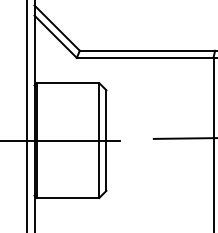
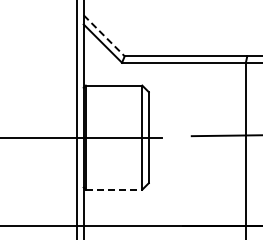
line: (57, 27) -> (104, 35), solid -> dashed
line: (68, 197) -> (114, 189), solid -> dashed

